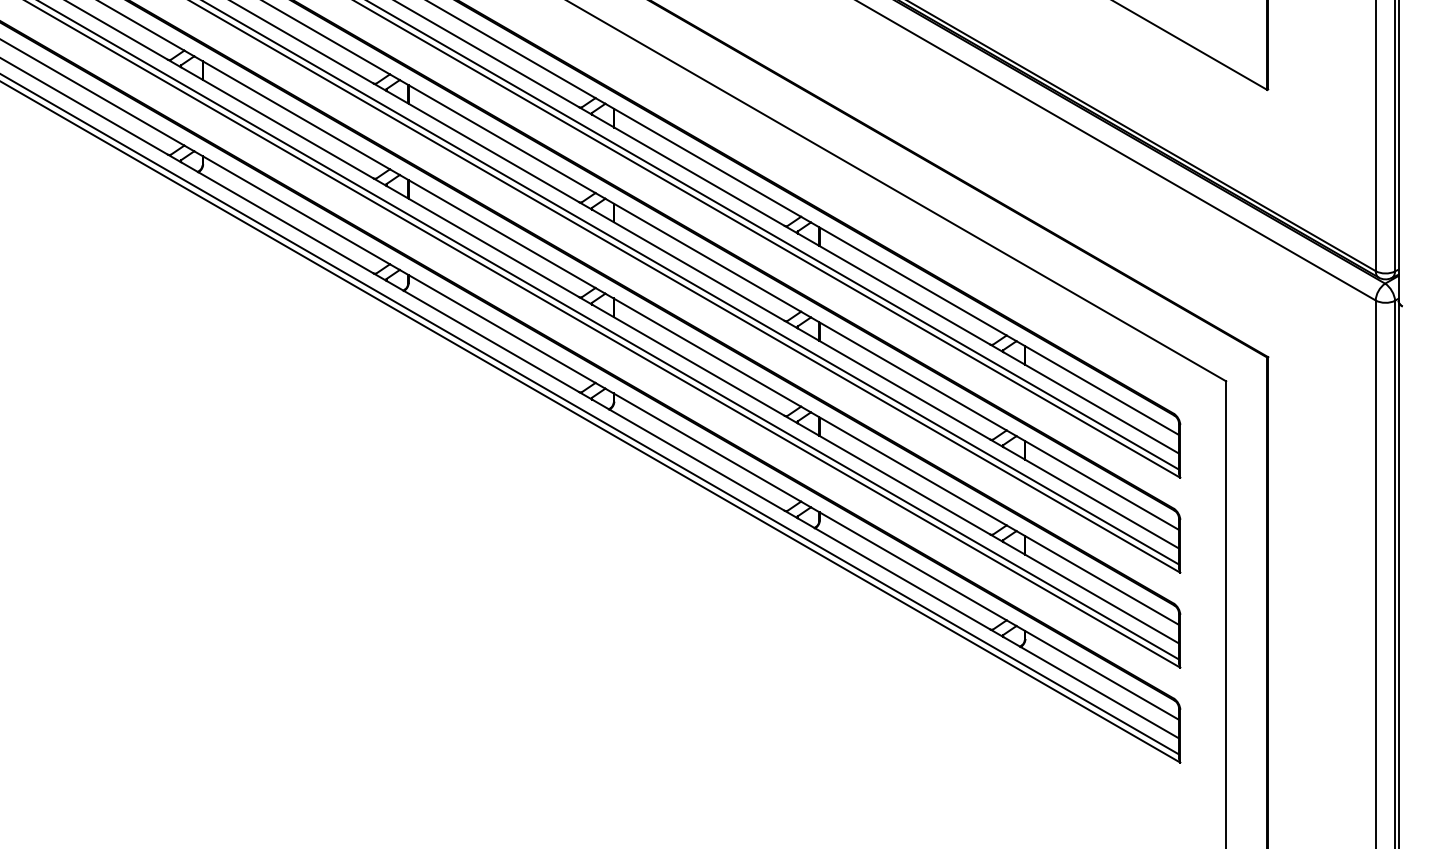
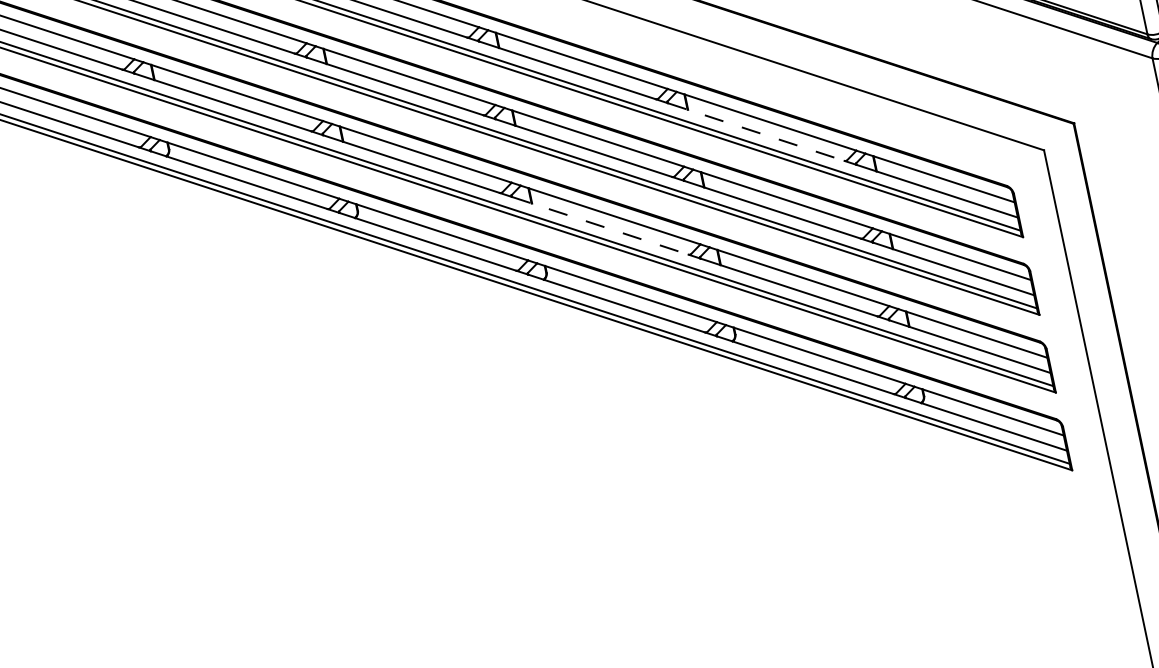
line: (894, 289) -> (756, 132), solid -> dashed
line: (688, 360) -> (600, 226), solid -> dashed

